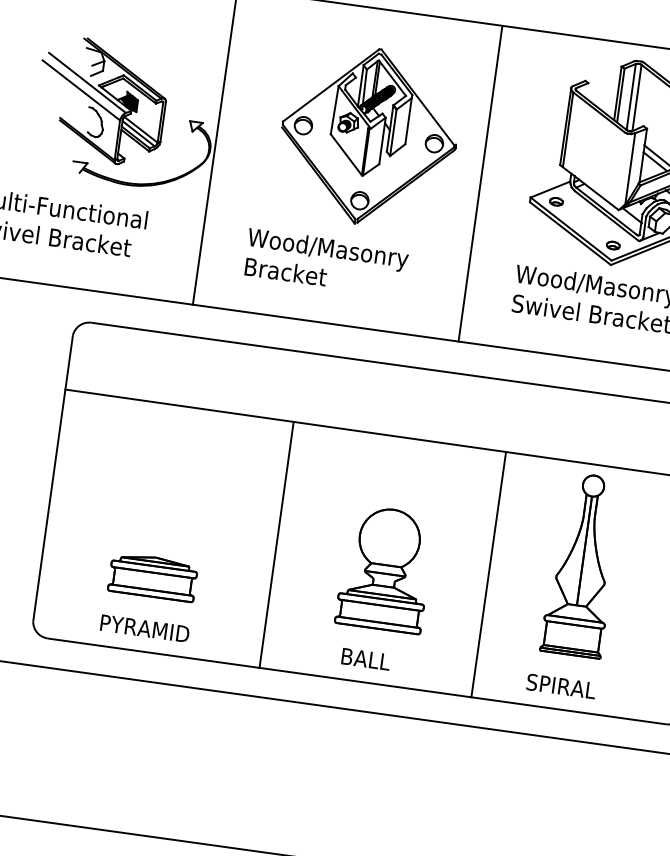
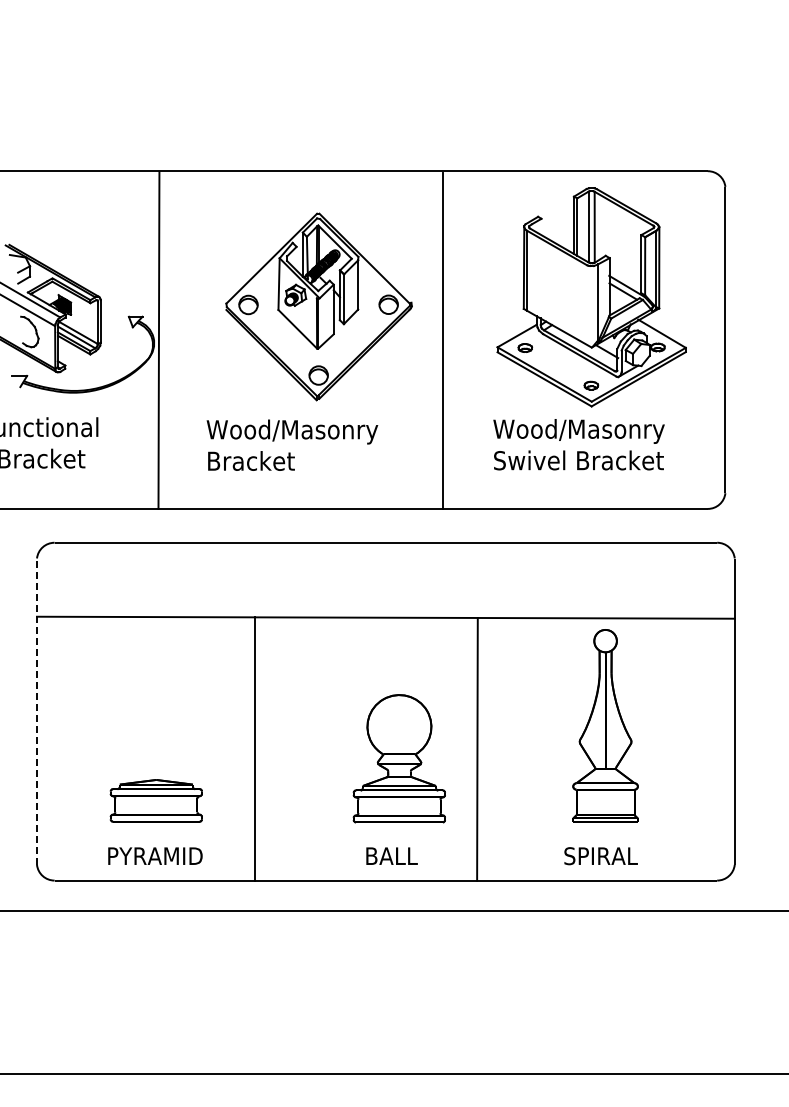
line: (53, 478) -> (37, 711), solid -> dashed
line: (276, 544) -> (255, 748), moved
line: (488, 574) -> (477, 749), moved

